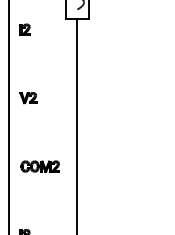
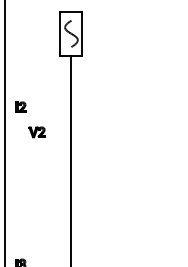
part: (24, 28) -> (20, 106), moved
part: (27, 98) -> (36, 132), moved
part: (40, 166) -> (35, 198), removed

